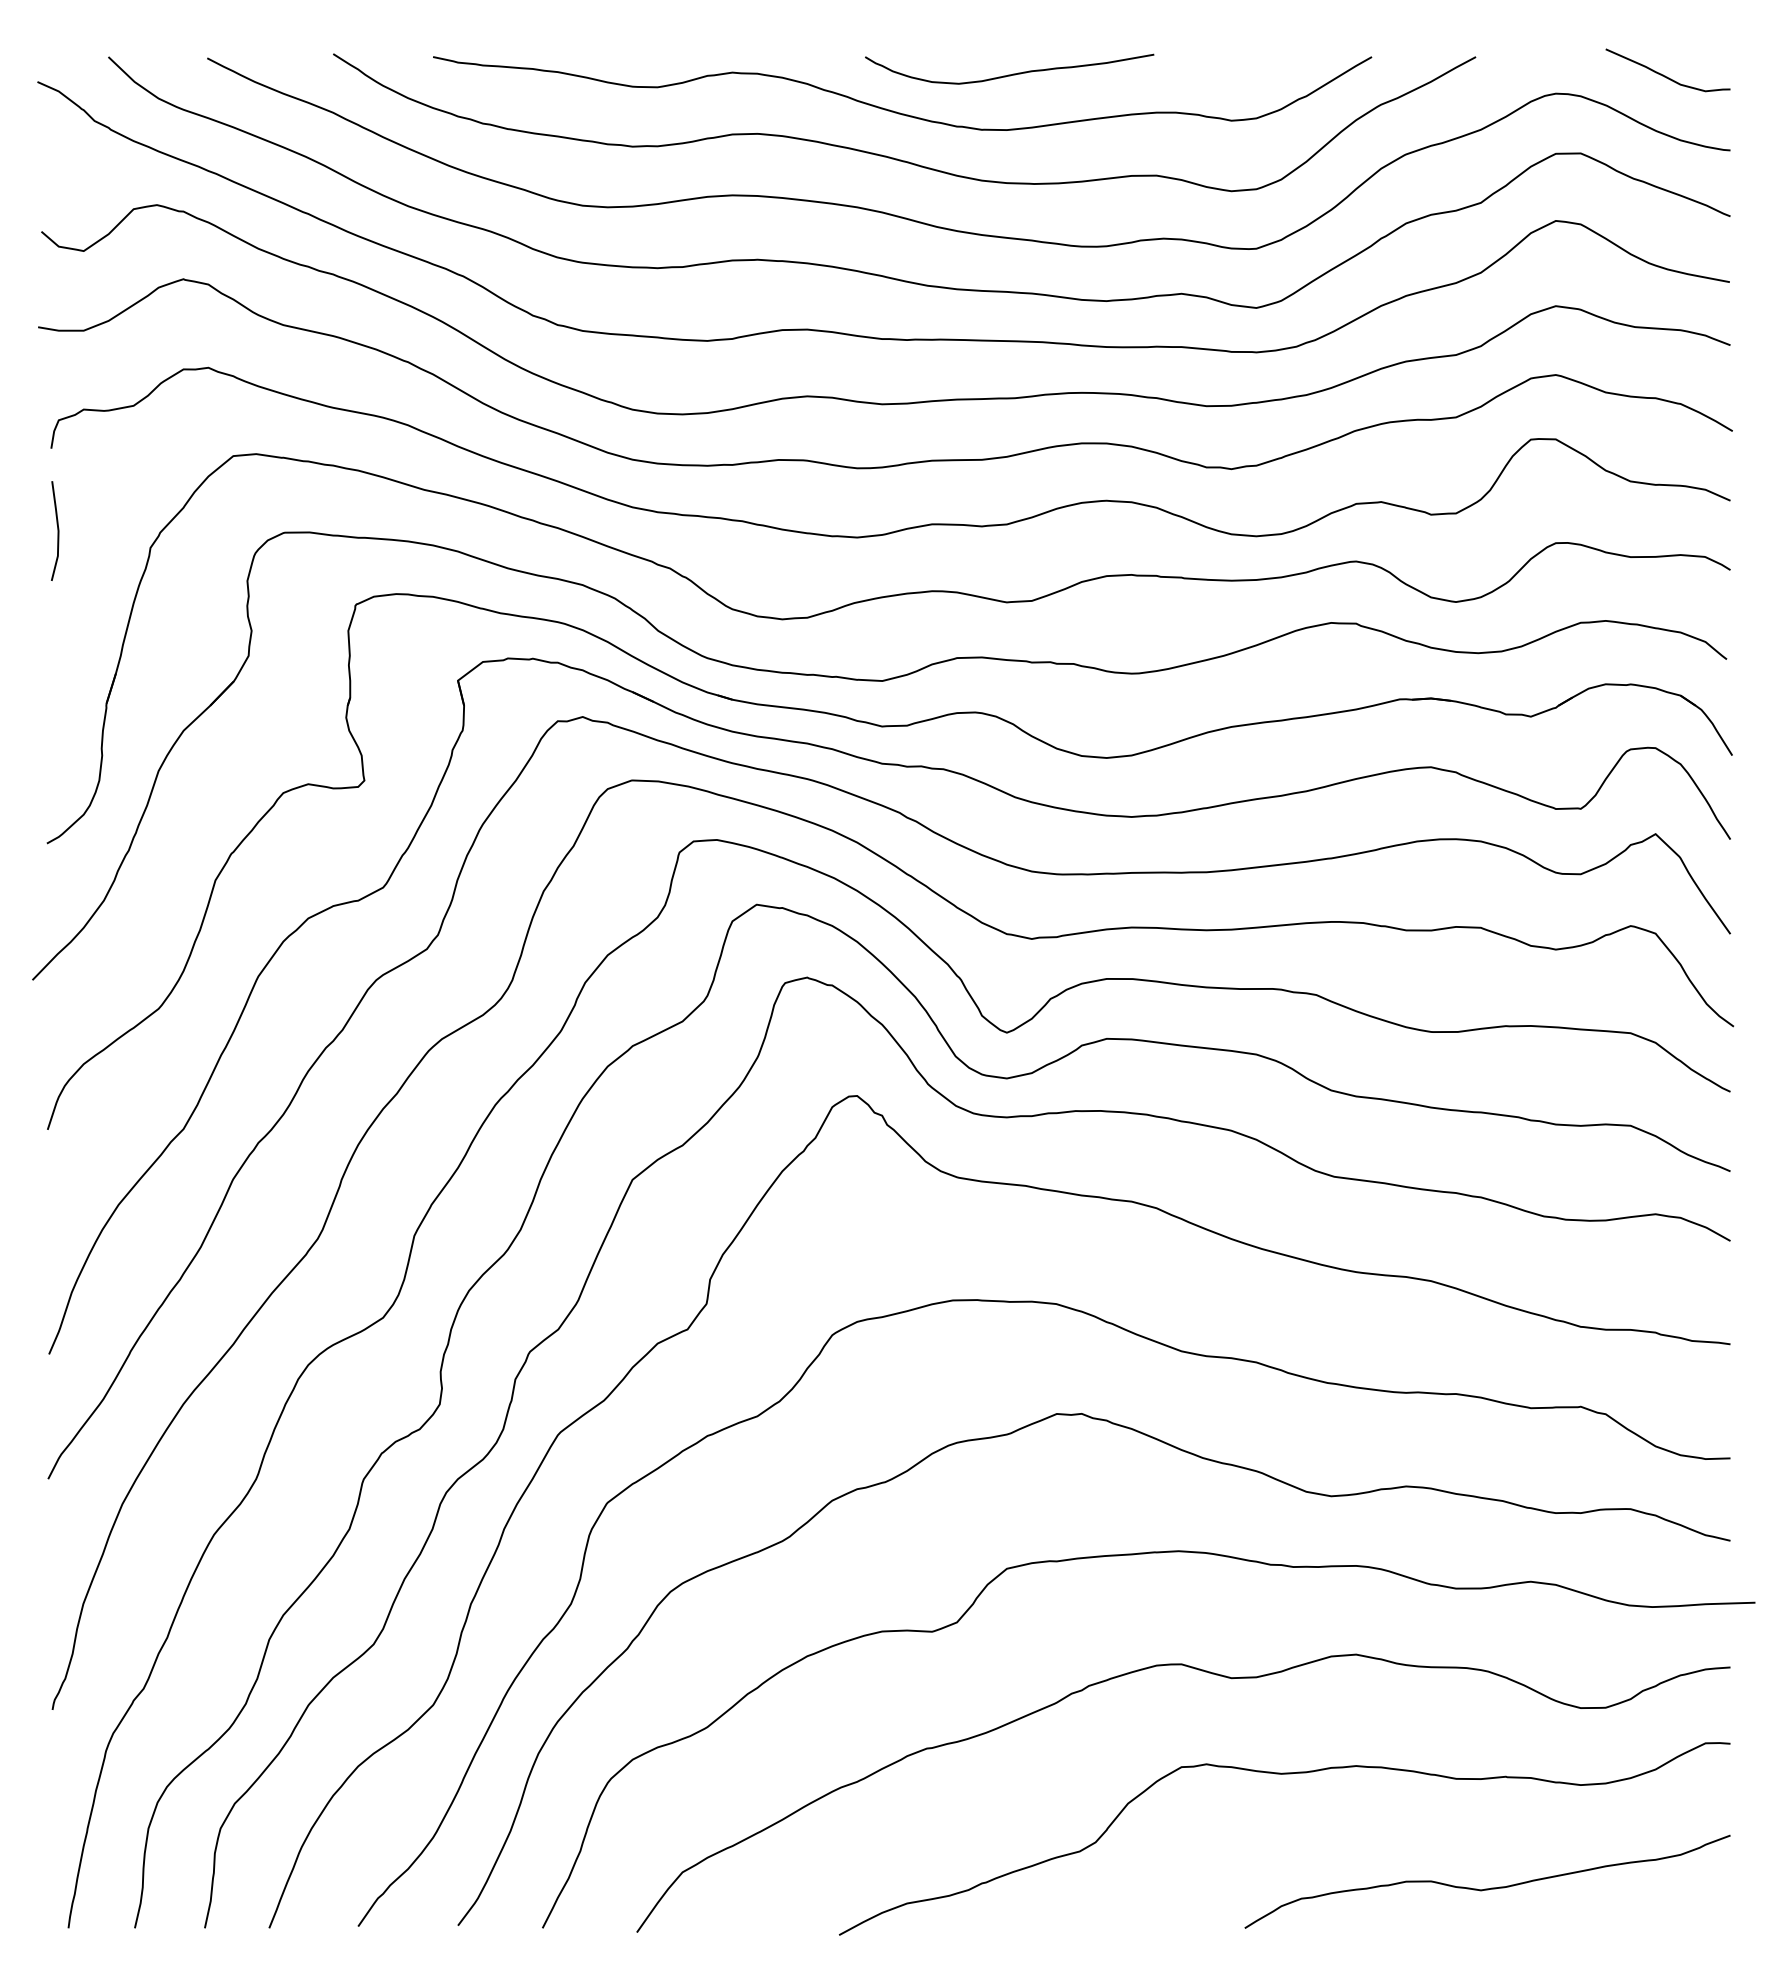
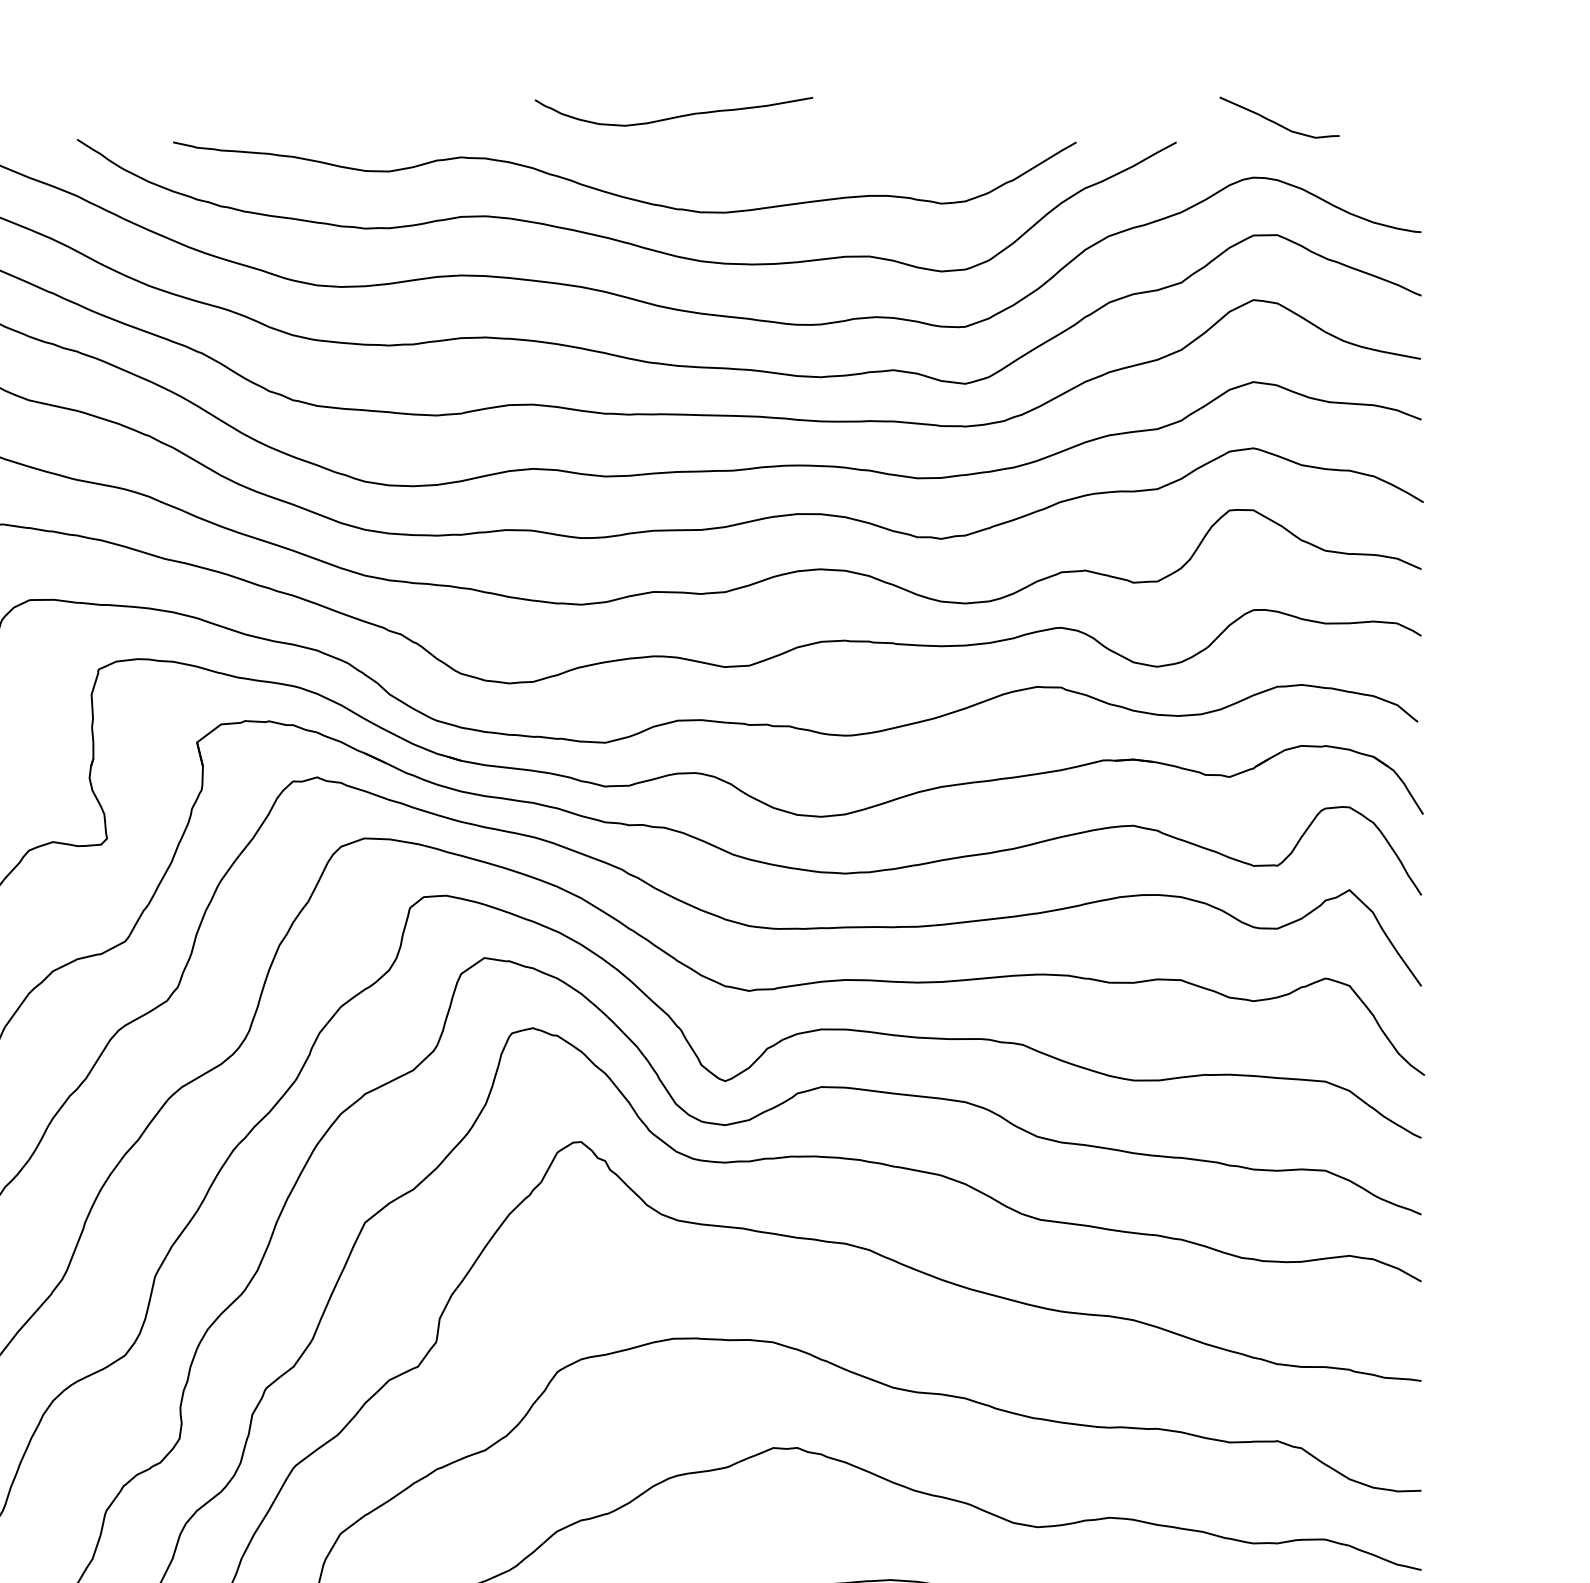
curve: (1009, 74) -> (673, 116), moved
curve: (1665, 75) -> (1277, 122), moved

